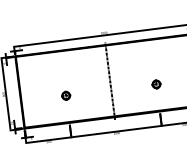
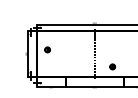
part: (156, 83) -> (112, 66), moved
part: (65, 95) -> (47, 49), moved

